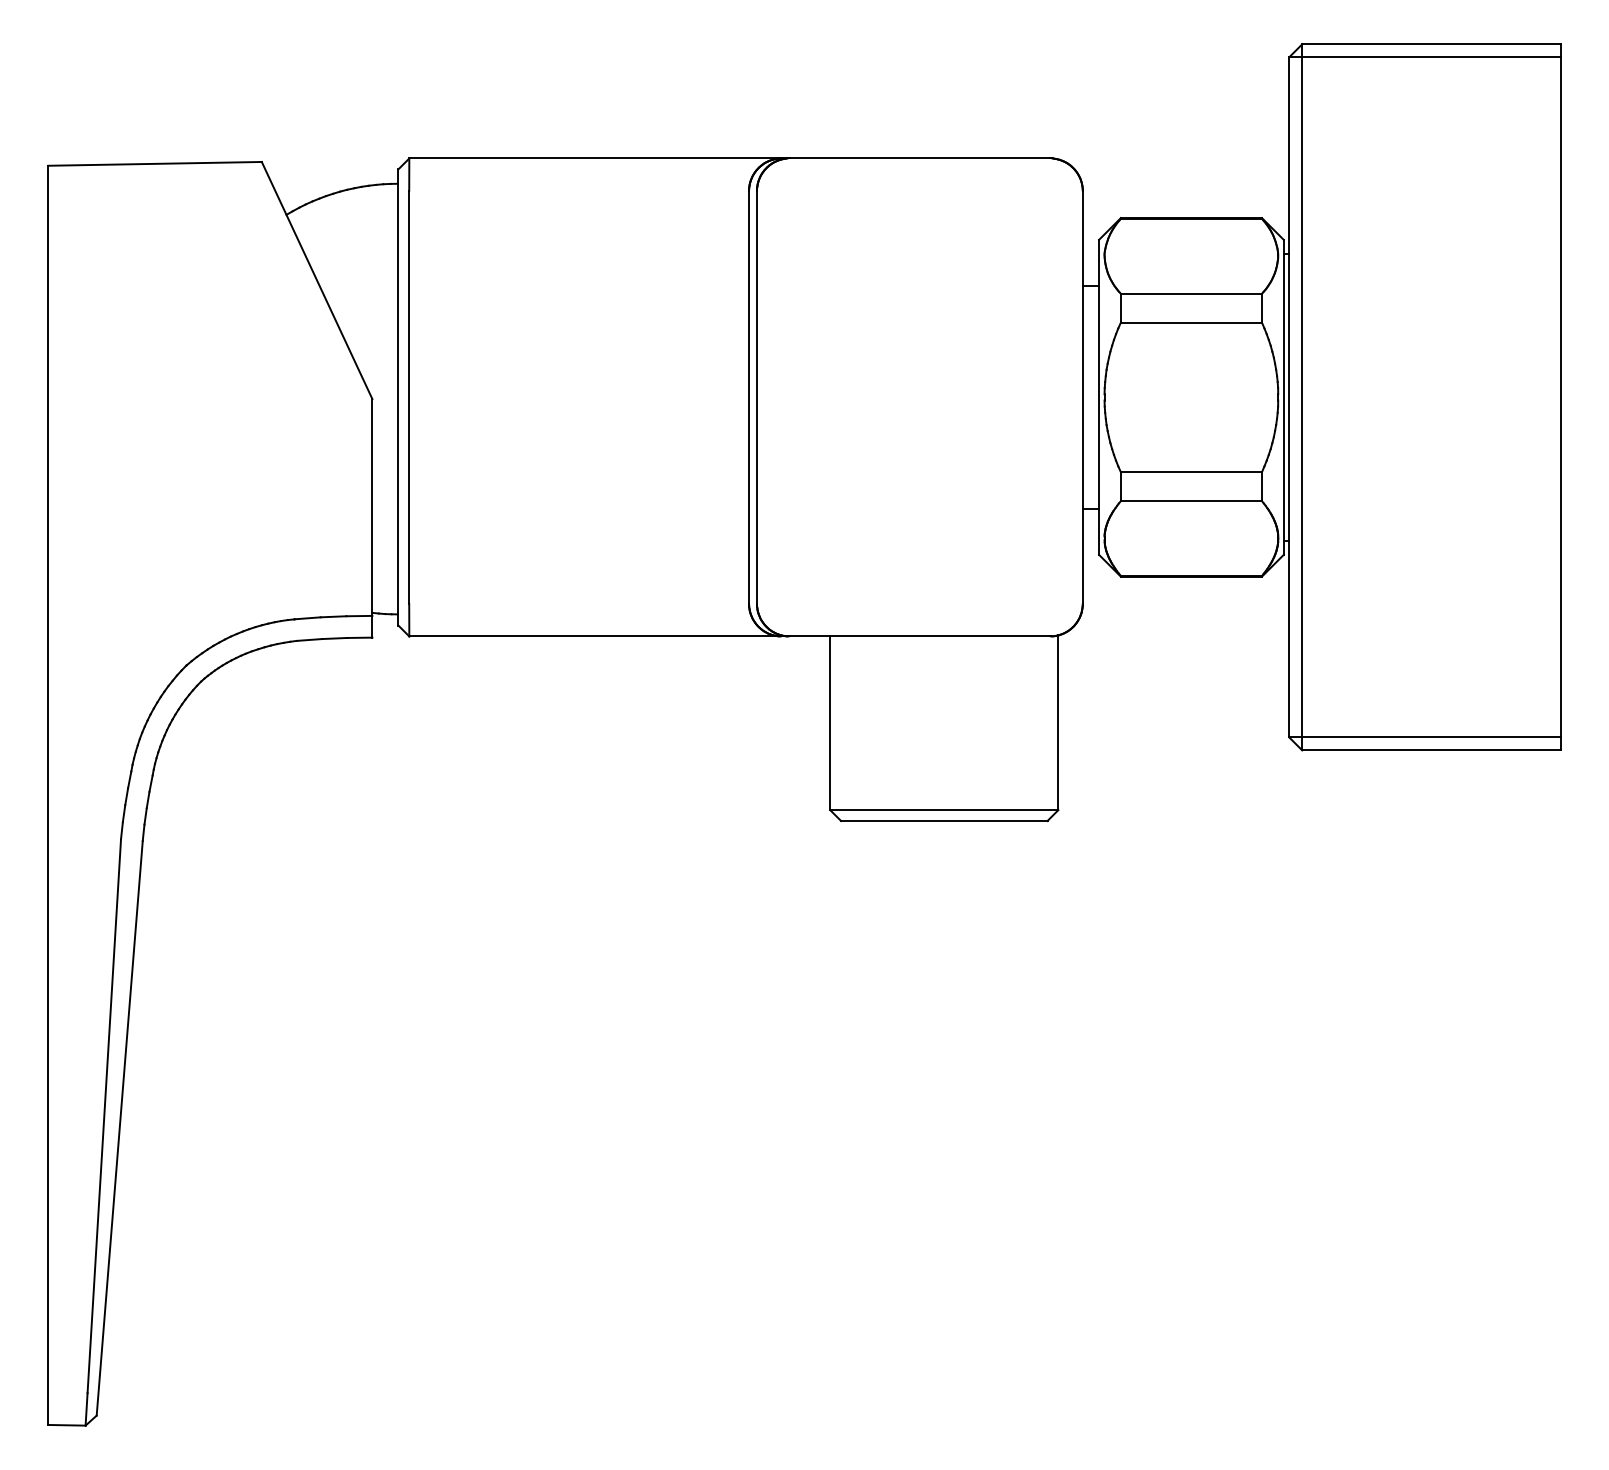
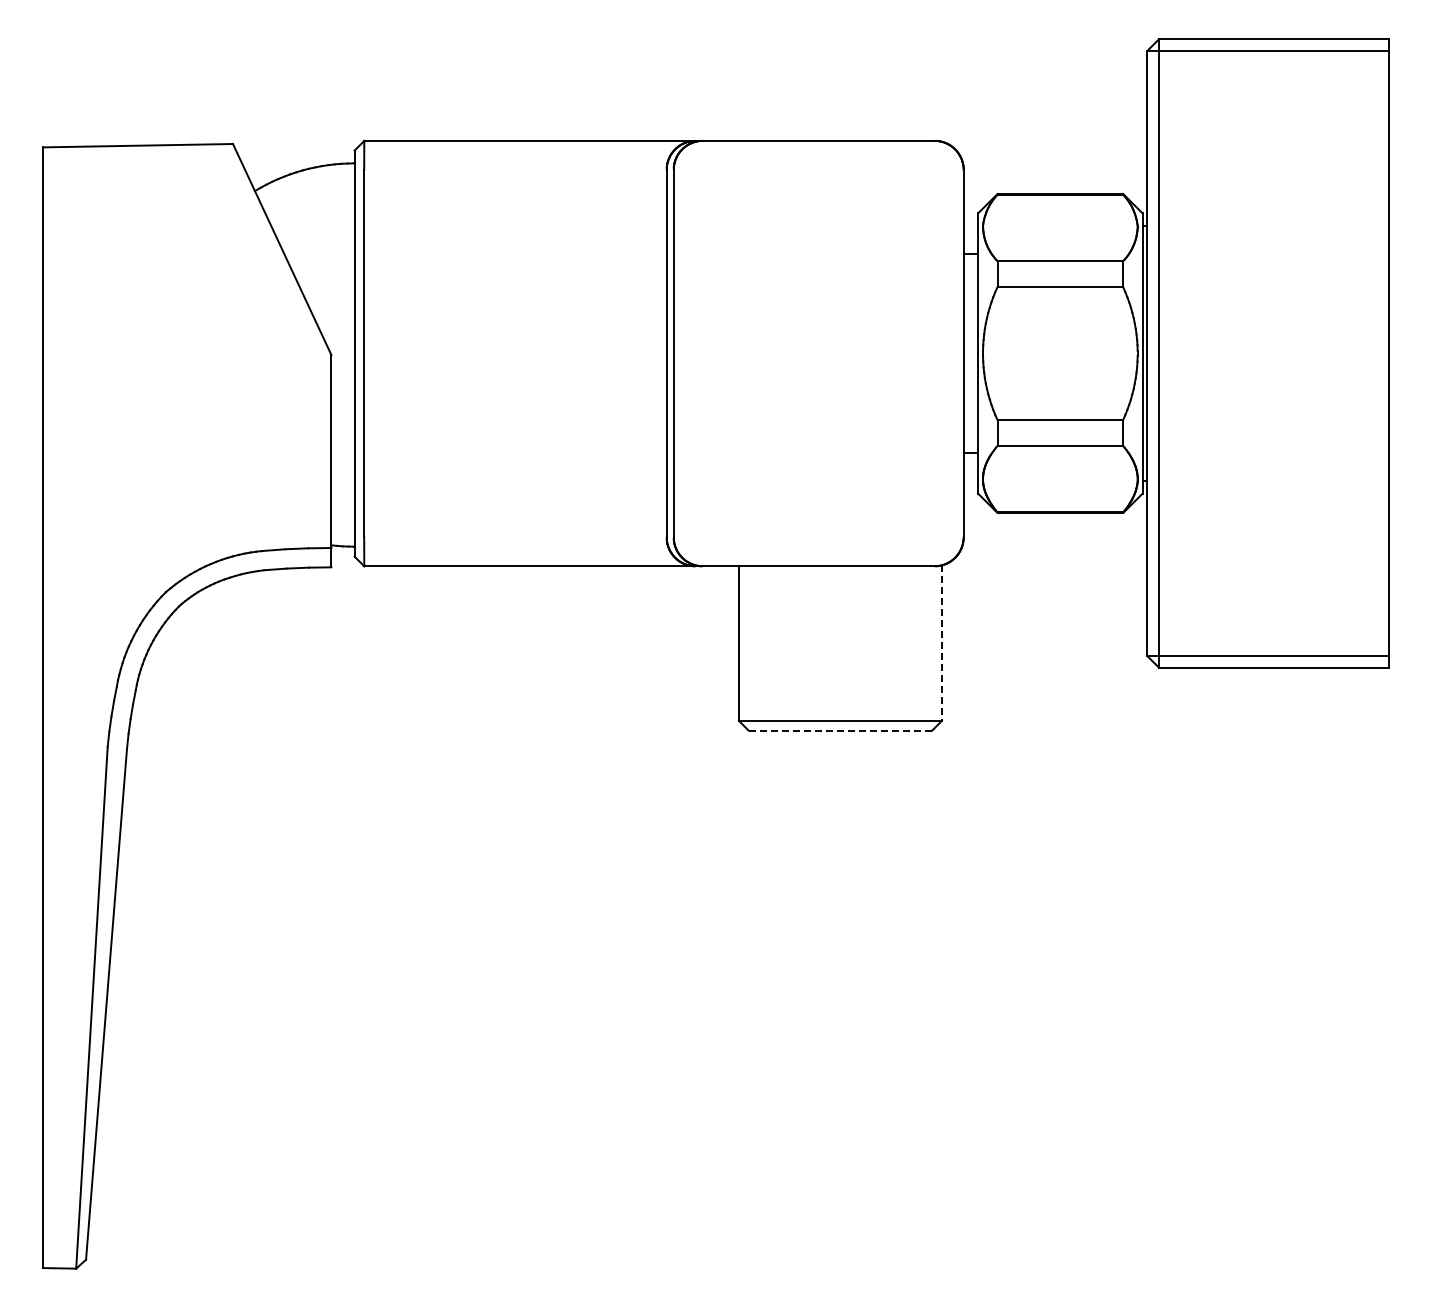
line: (1057, 723) -> (941, 643), solid -> dashed
line: (944, 820) -> (840, 730), solid -> dashed

